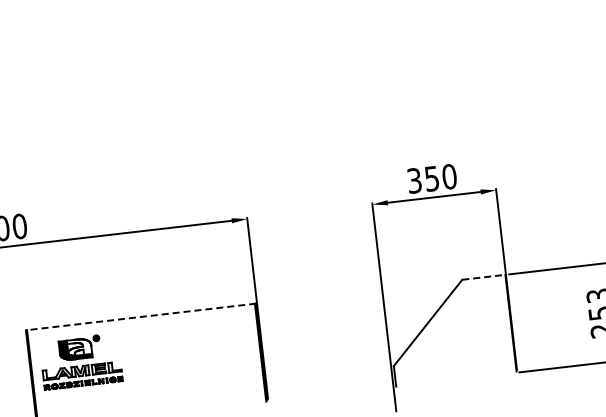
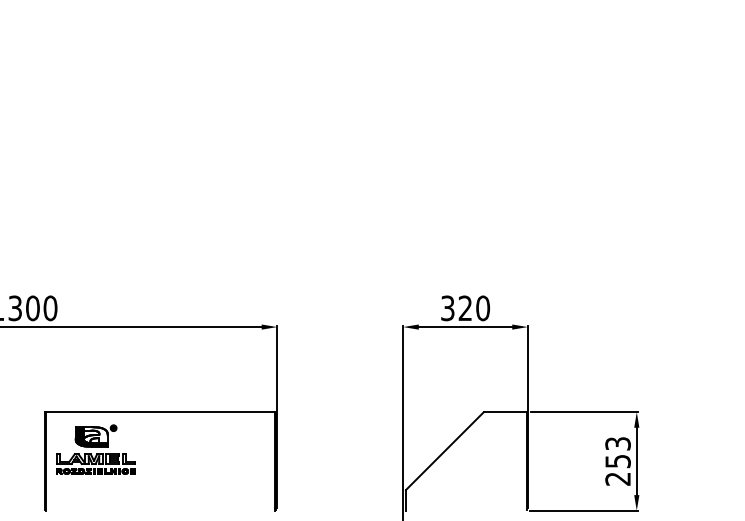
text: (431, 179) -> (464, 308), 350 -> 320
line: (483, 277) -> (505, 412), dashed -> solid
line: (141, 317) -> (160, 412), dashed -> solid

